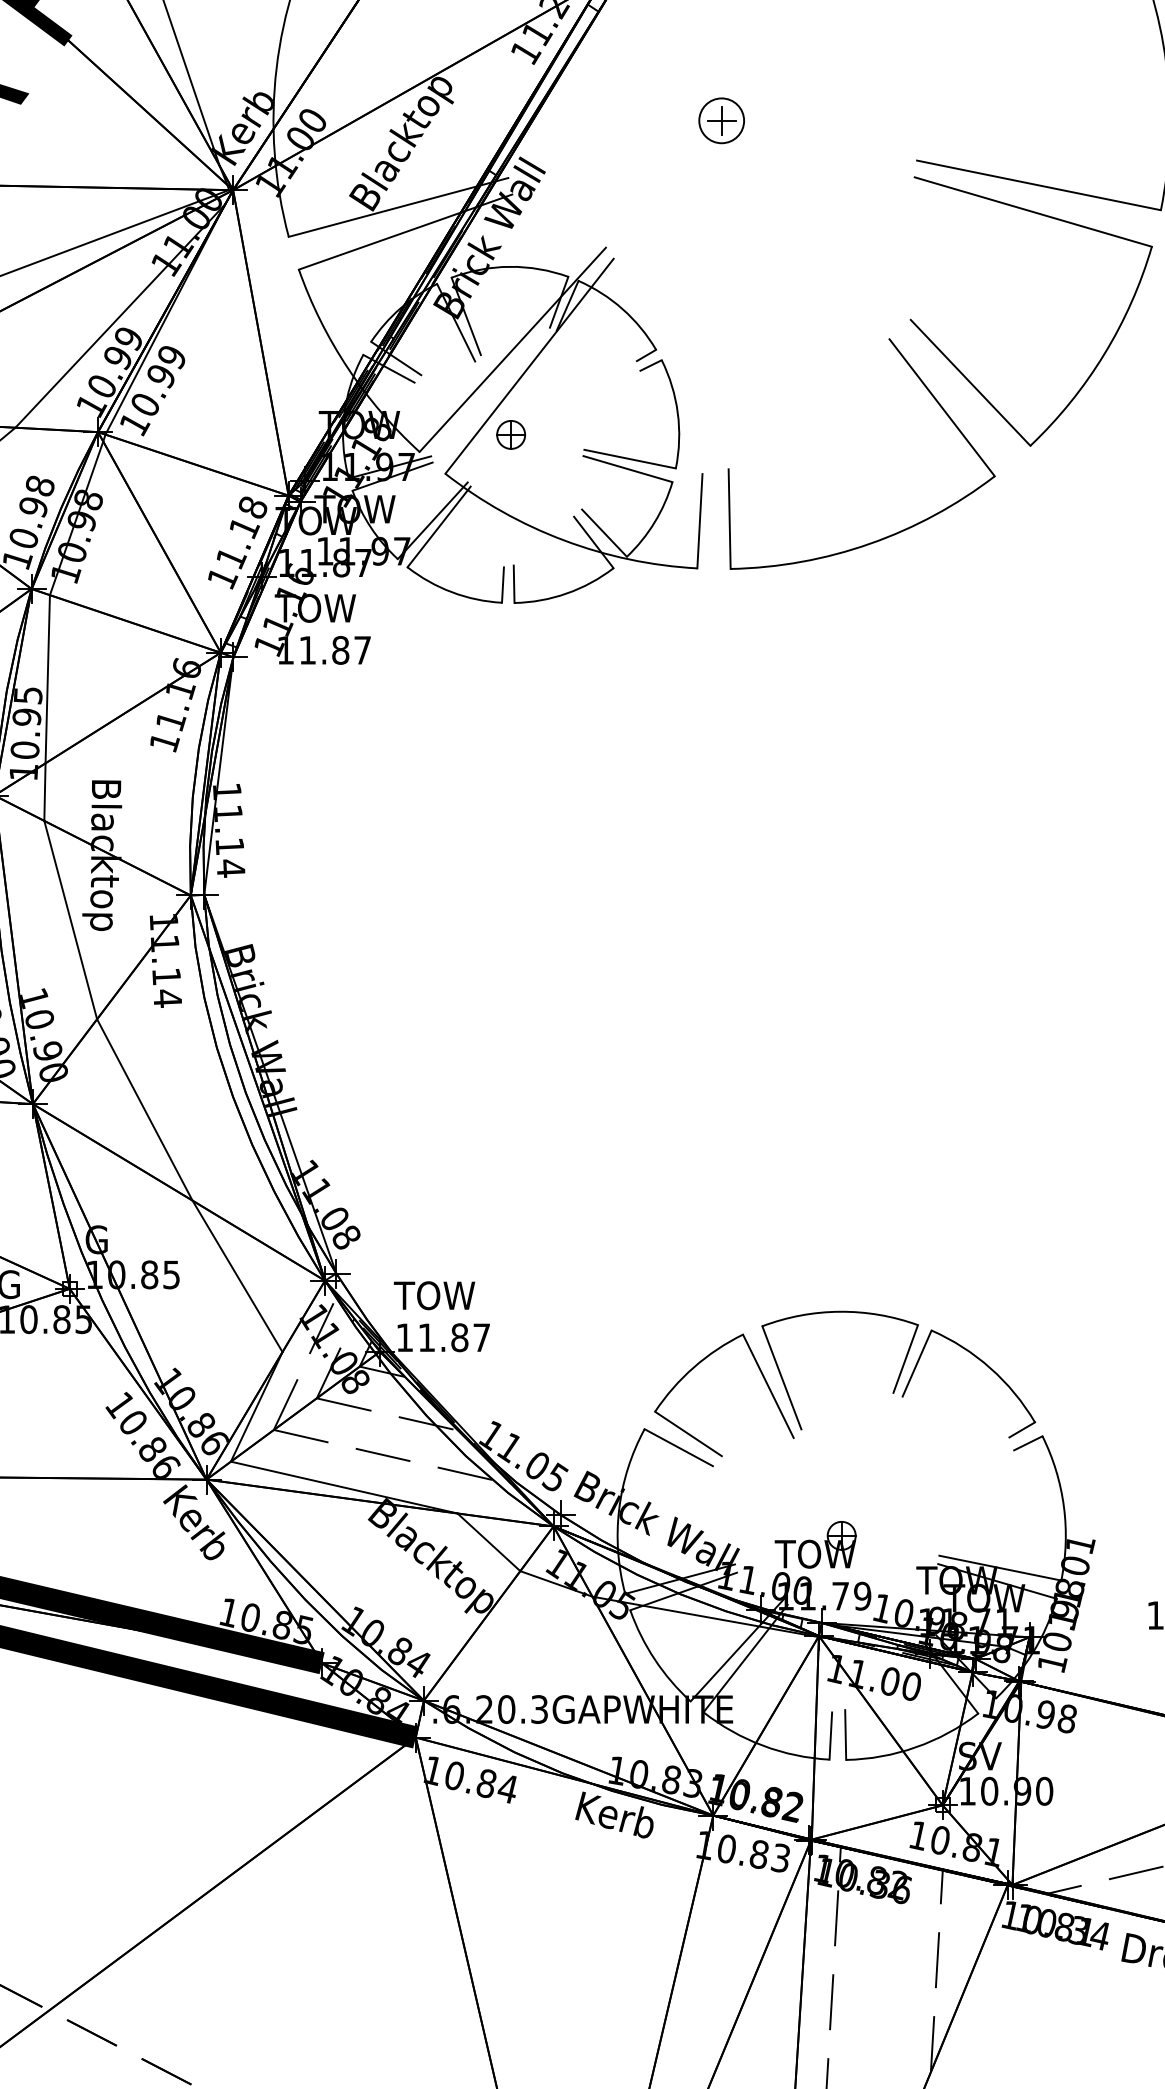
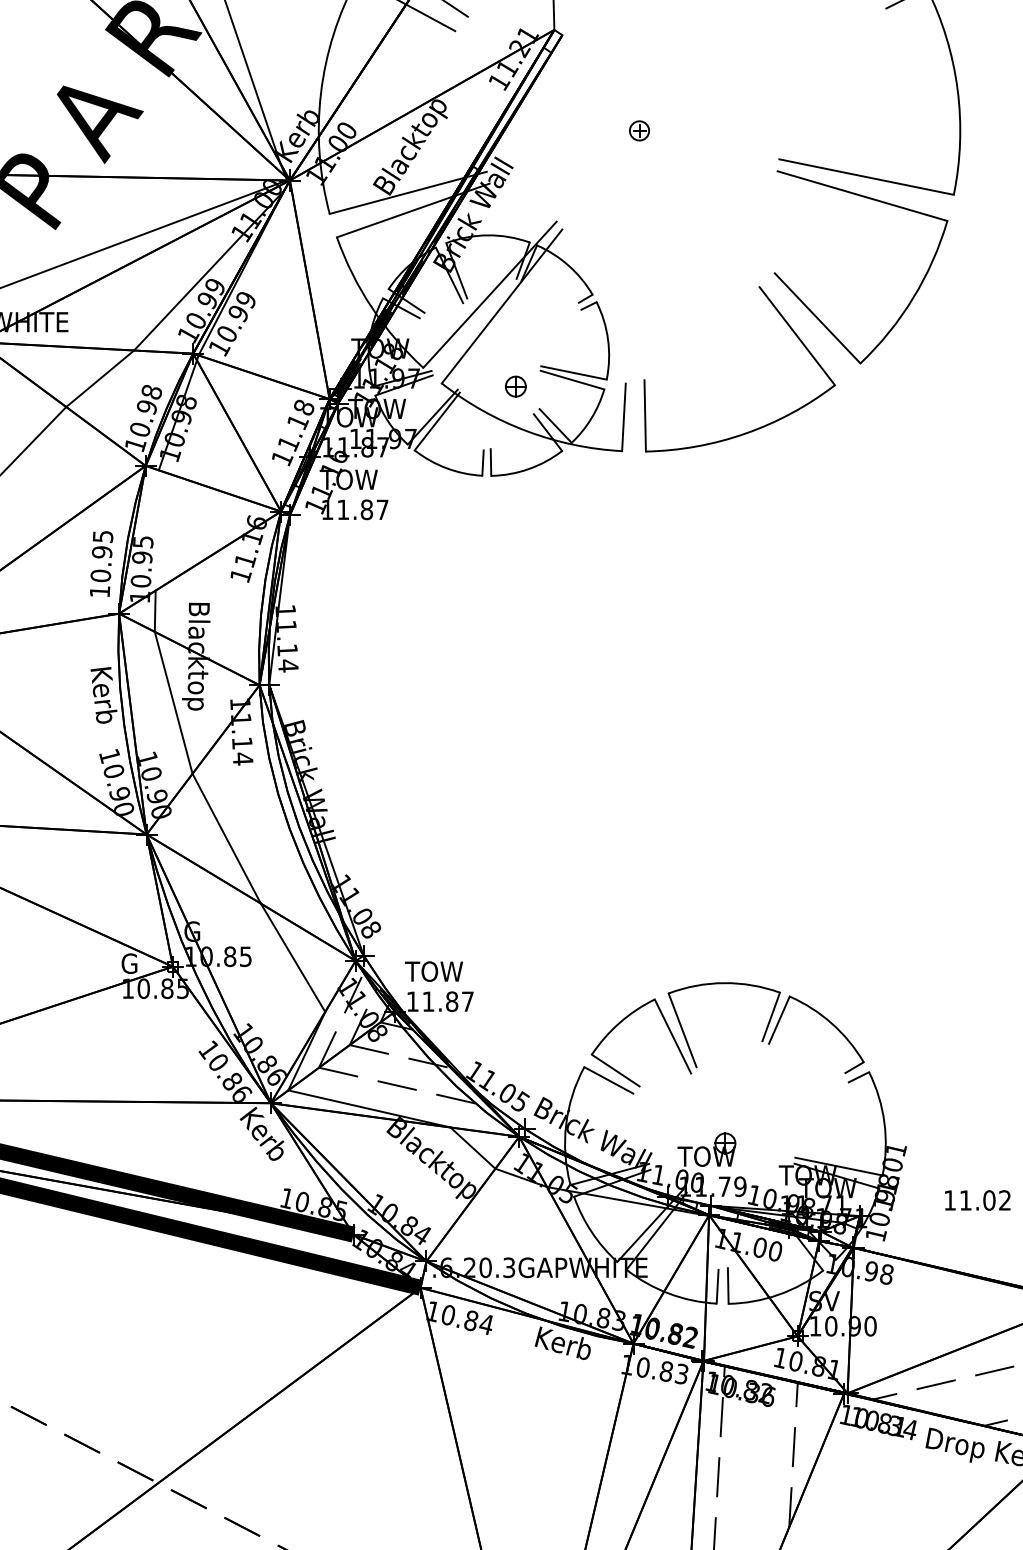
part: (721, 120) -> (639, 130), size x0.6
part: (510, 434) -> (515, 386), moved
line: (46, 679) -> (156, 530), removed

